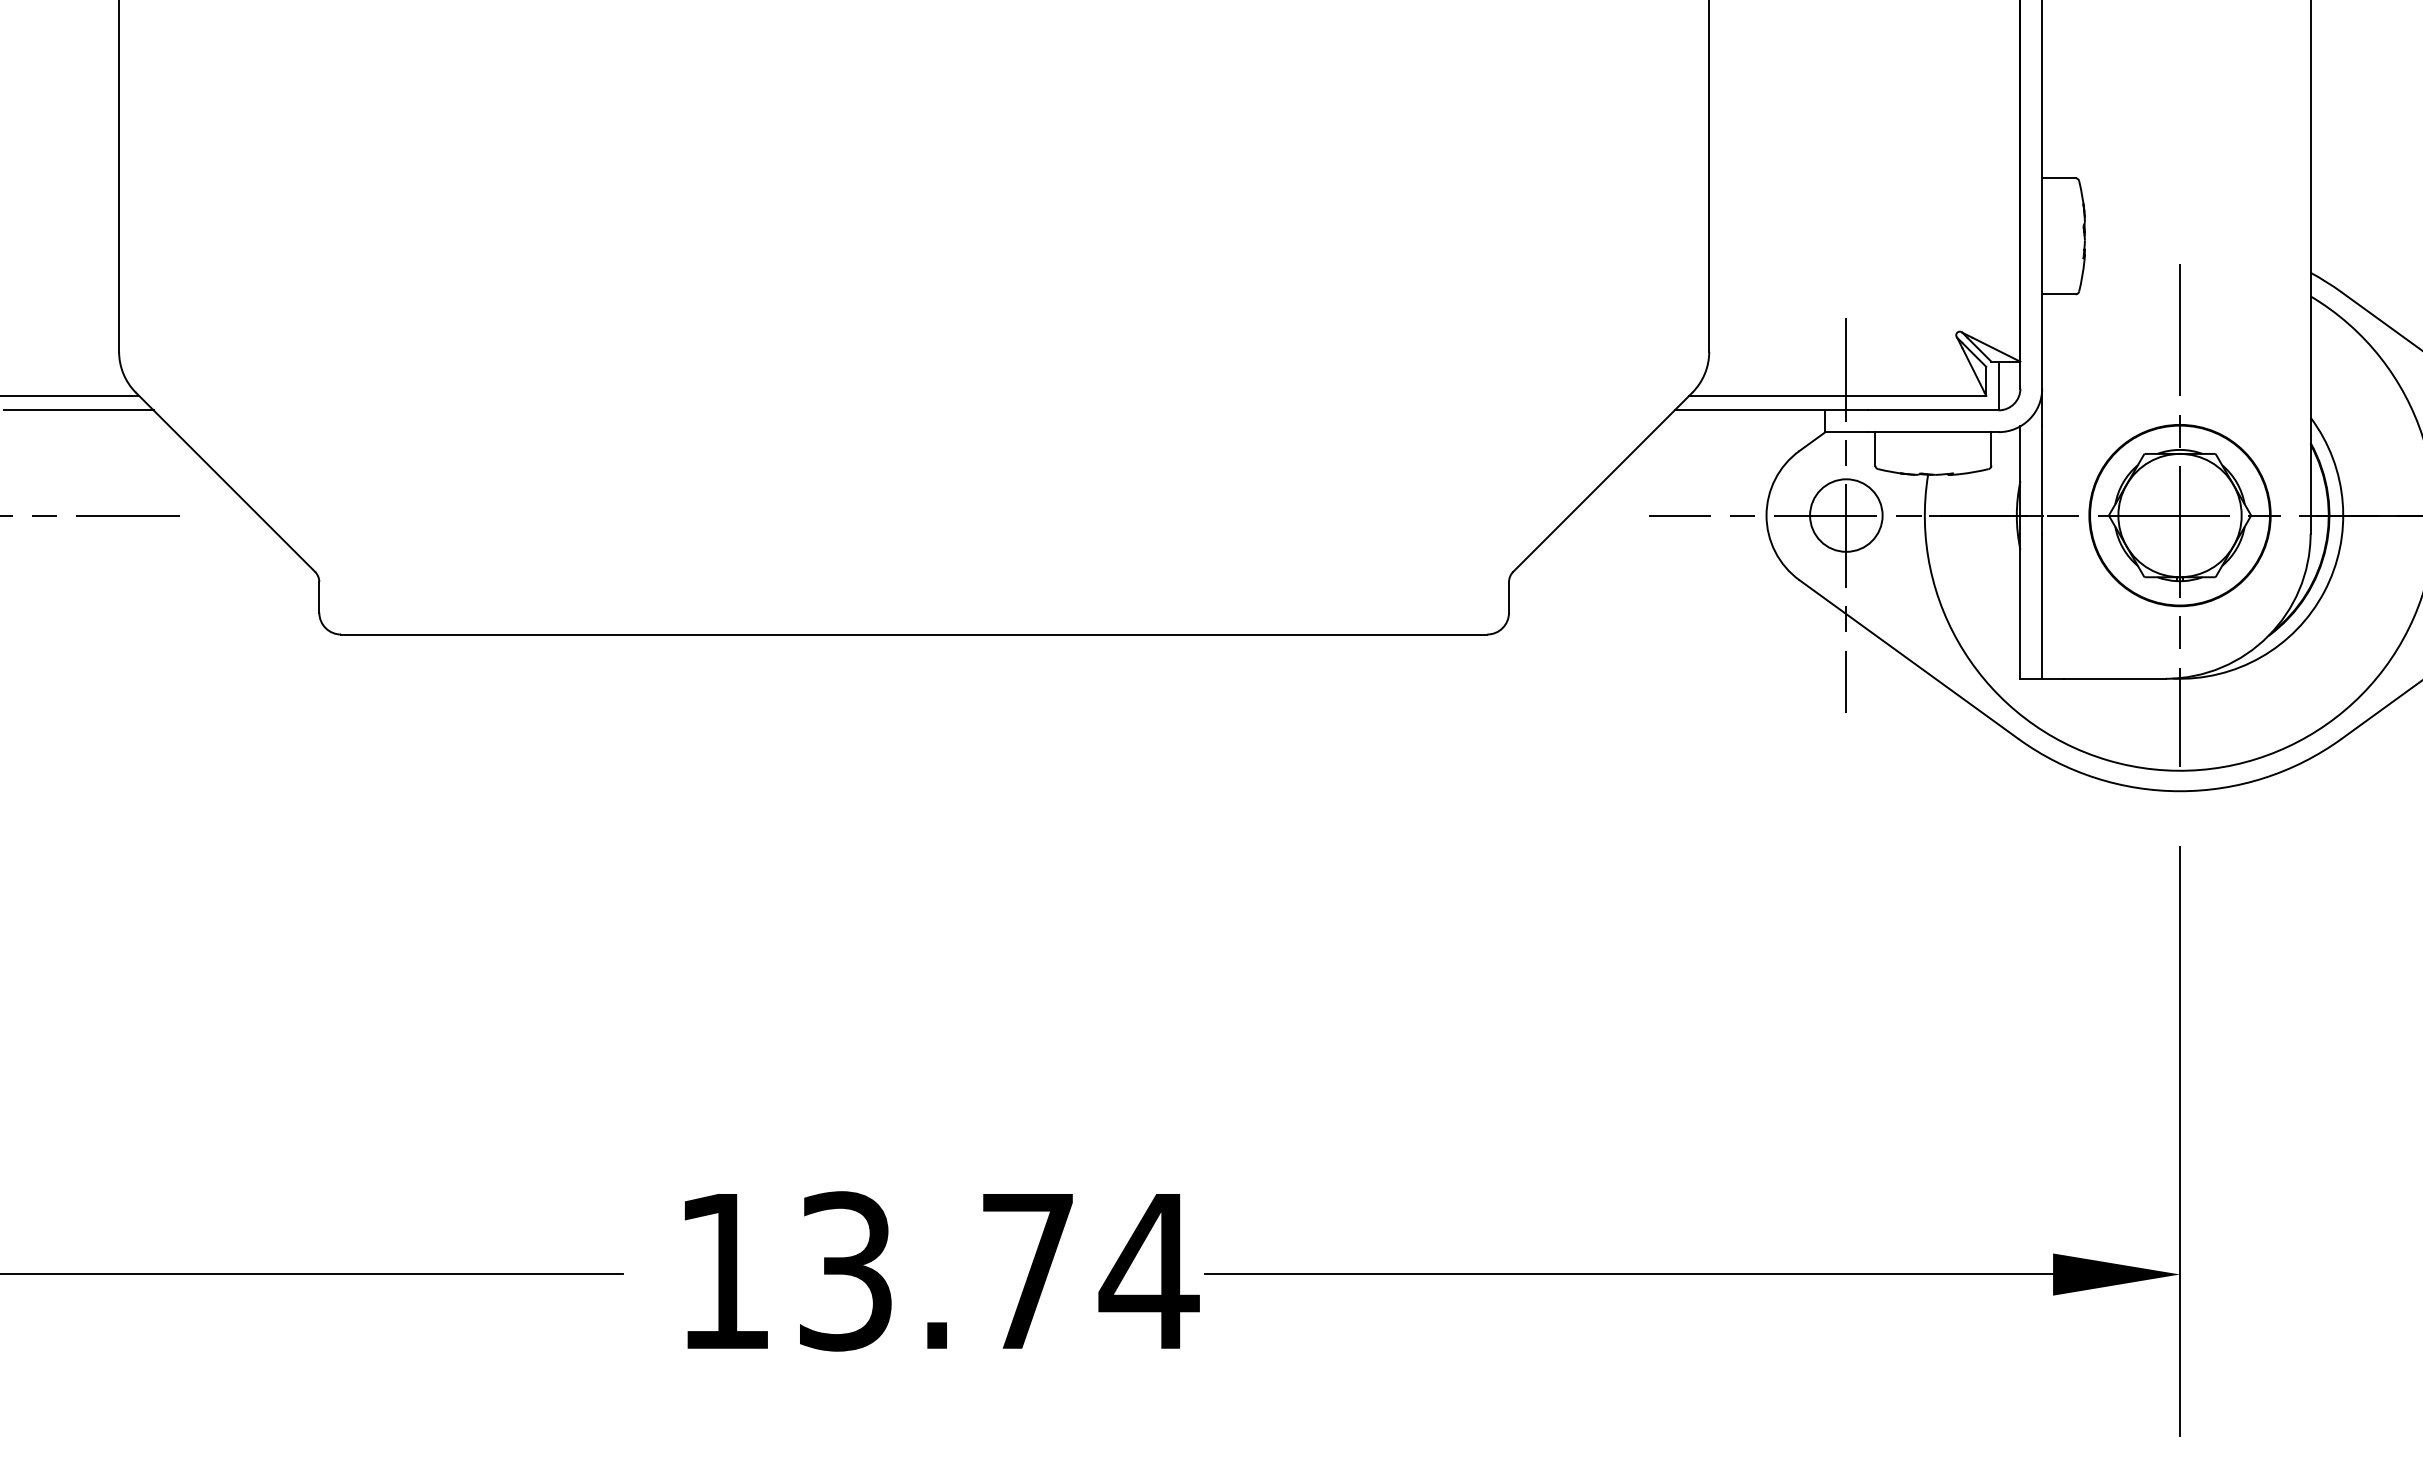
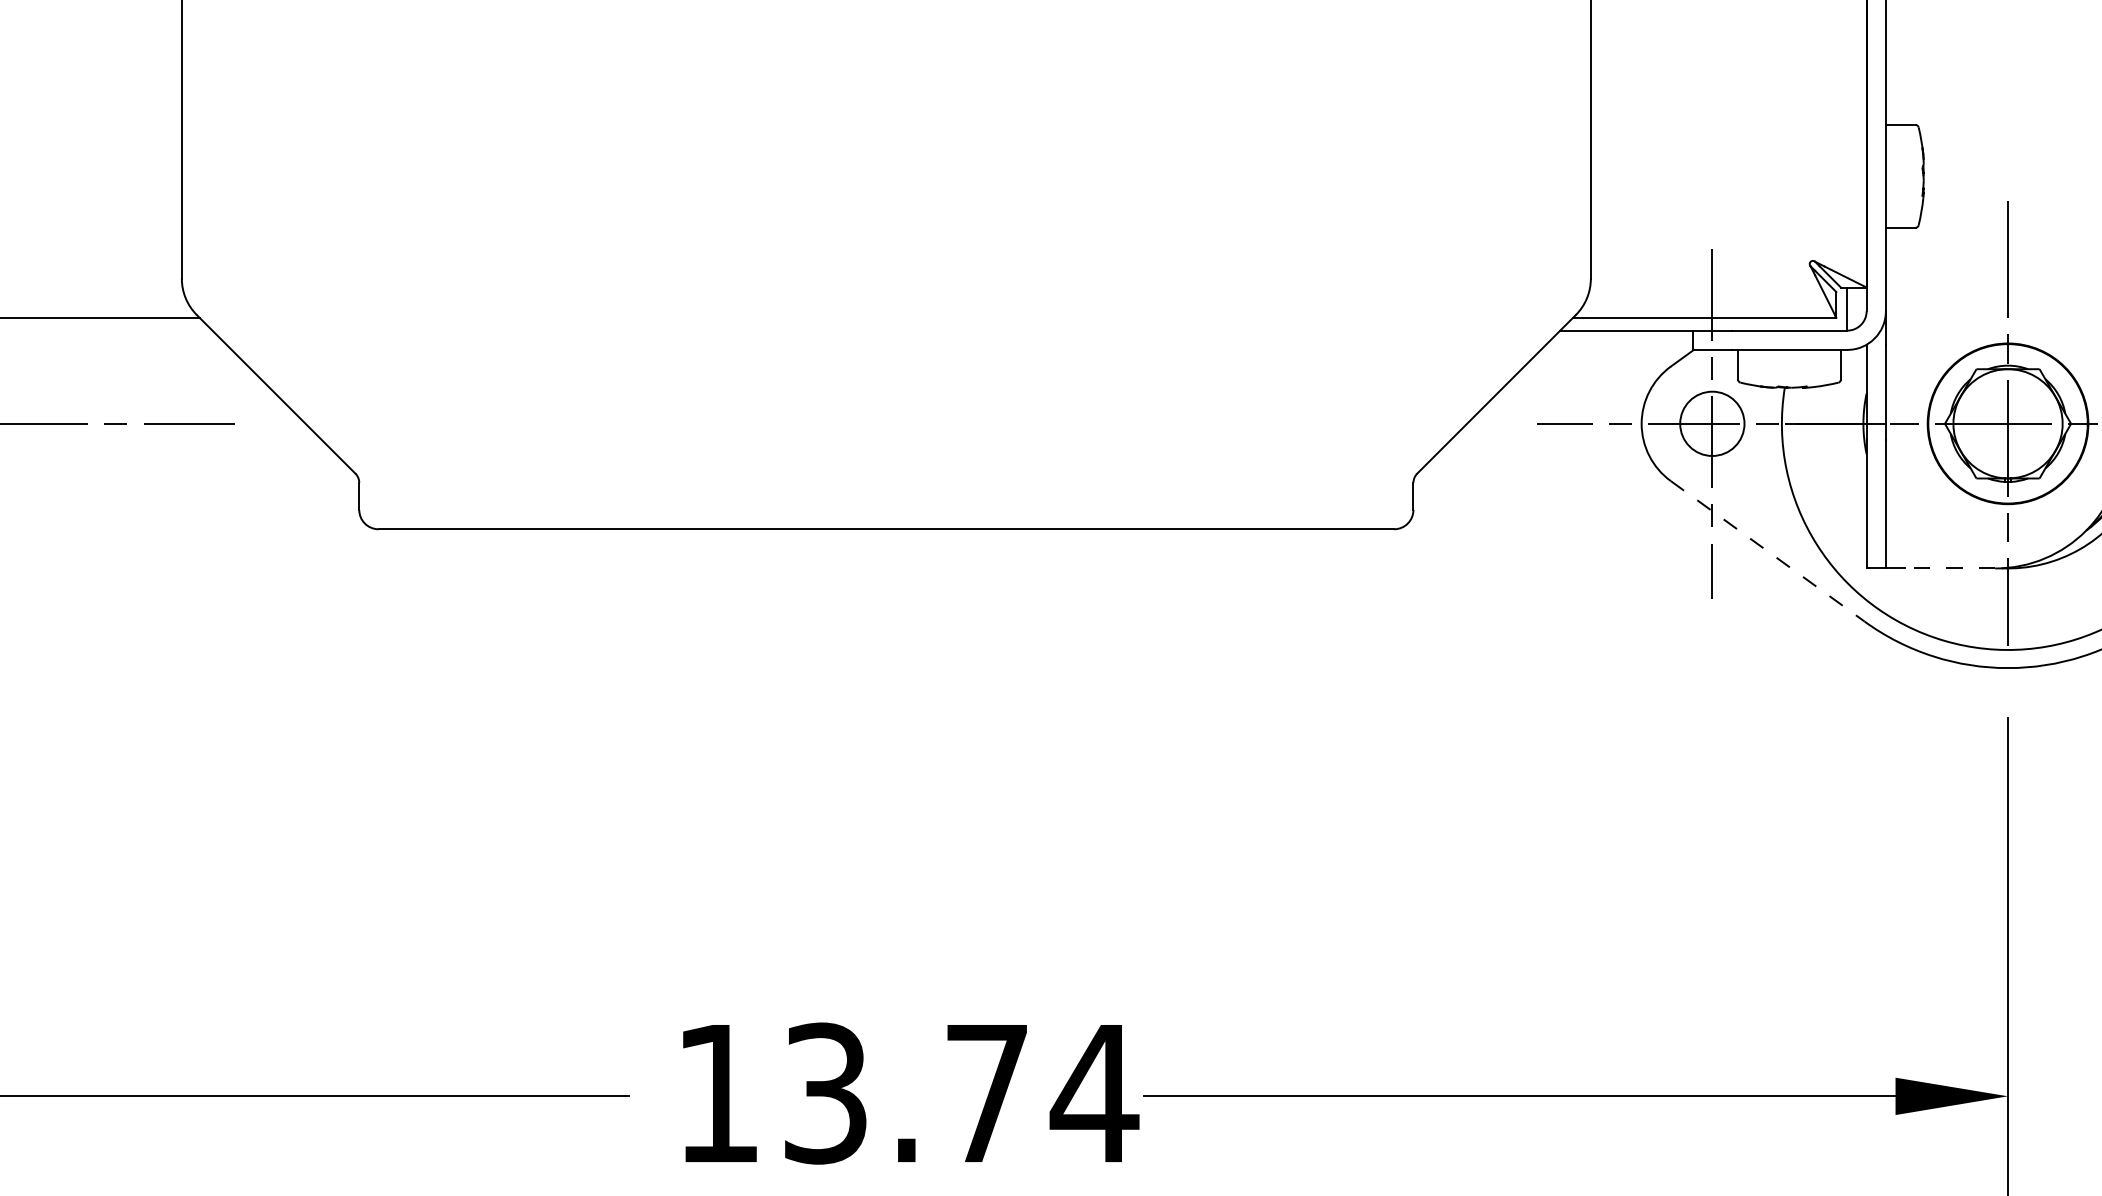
line: (78, 410) -> (145, 330), removed
line: (1909, 659) -> (1768, 551), solid -> dashed
line: (2114, 678) -> (1949, 568), solid -> dashed

